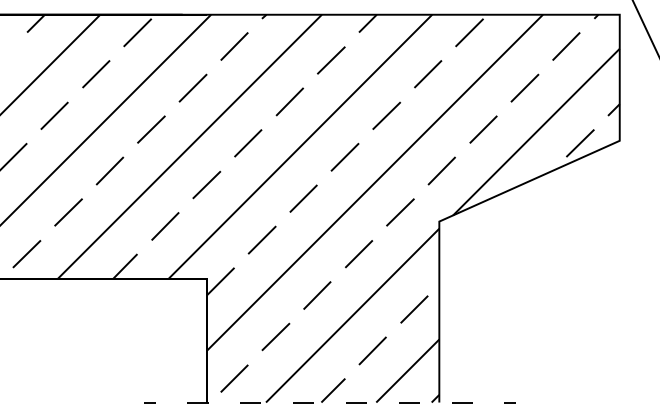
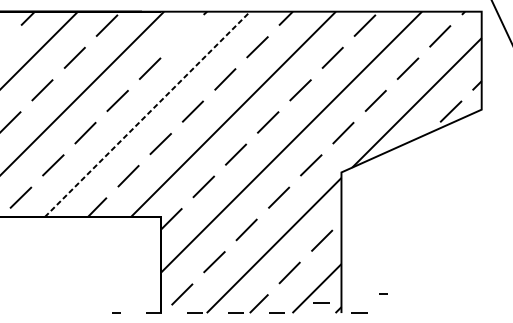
line: (234, 46) -> (182, 36), removed
line: (189, 146) -> (147, 114), solid -> dashed
line: (409, 402) -> (321, 302), moved
line: (509, 402) -> (382, 293), moved

